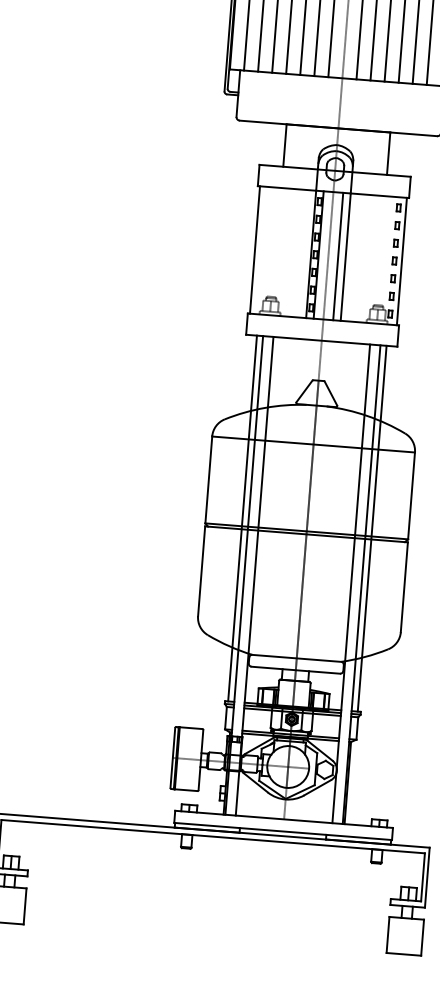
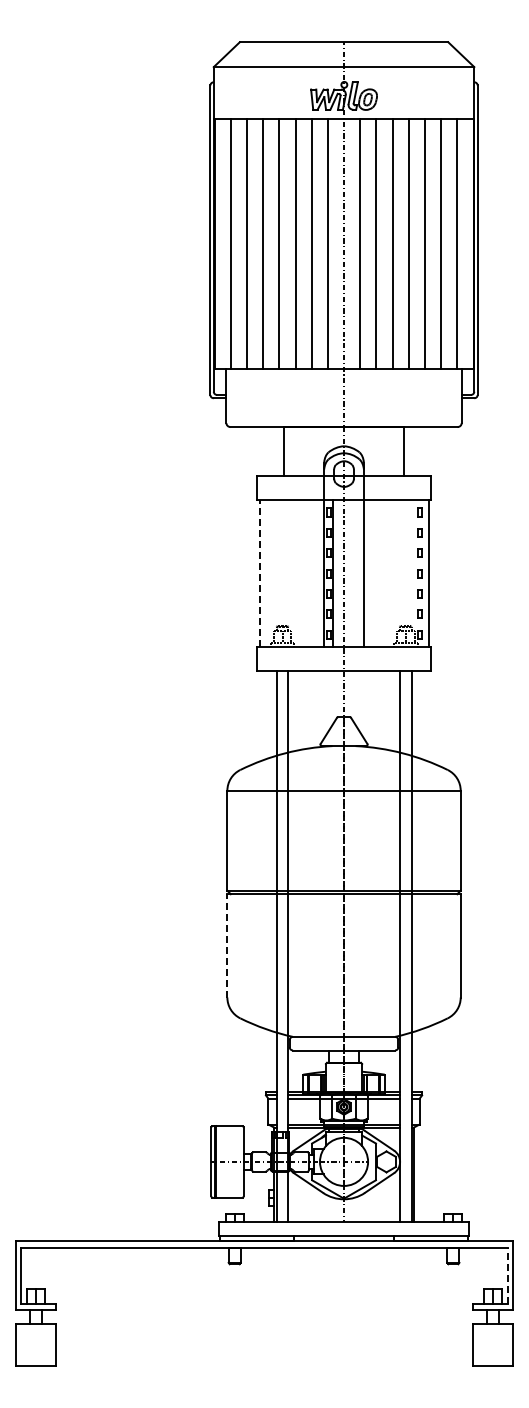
line: (254, 249) -> (259, 573), solid -> dashed
line: (338, 256) -> (355, 573), removed
line: (242, 518) -> (269, 881), removed
line: (372, 528) -> (418, 881), removed
line: (201, 570) -> (227, 945), solid -> dashed
line: (423, 876) -> (508, 1275), solid -> dashed

